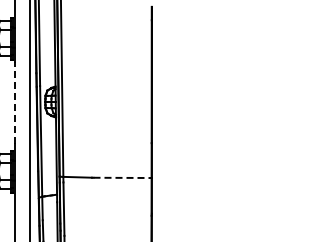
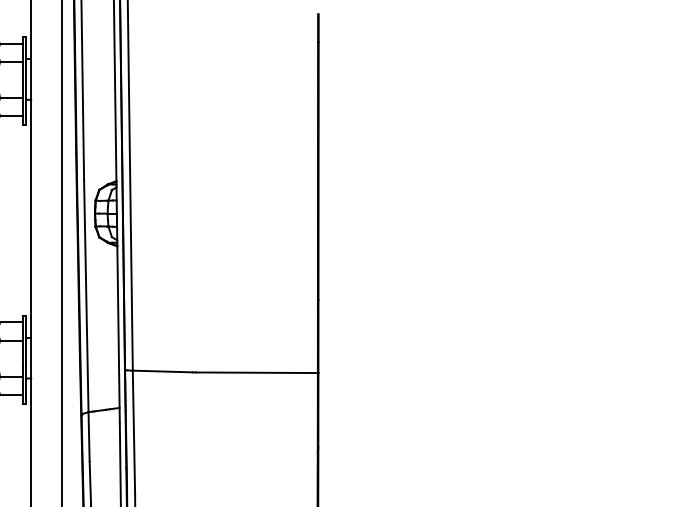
line: (14, 102) -> (30, 214), dashed -> solid
line: (123, 177) -> (258, 371), dashed -> solid

